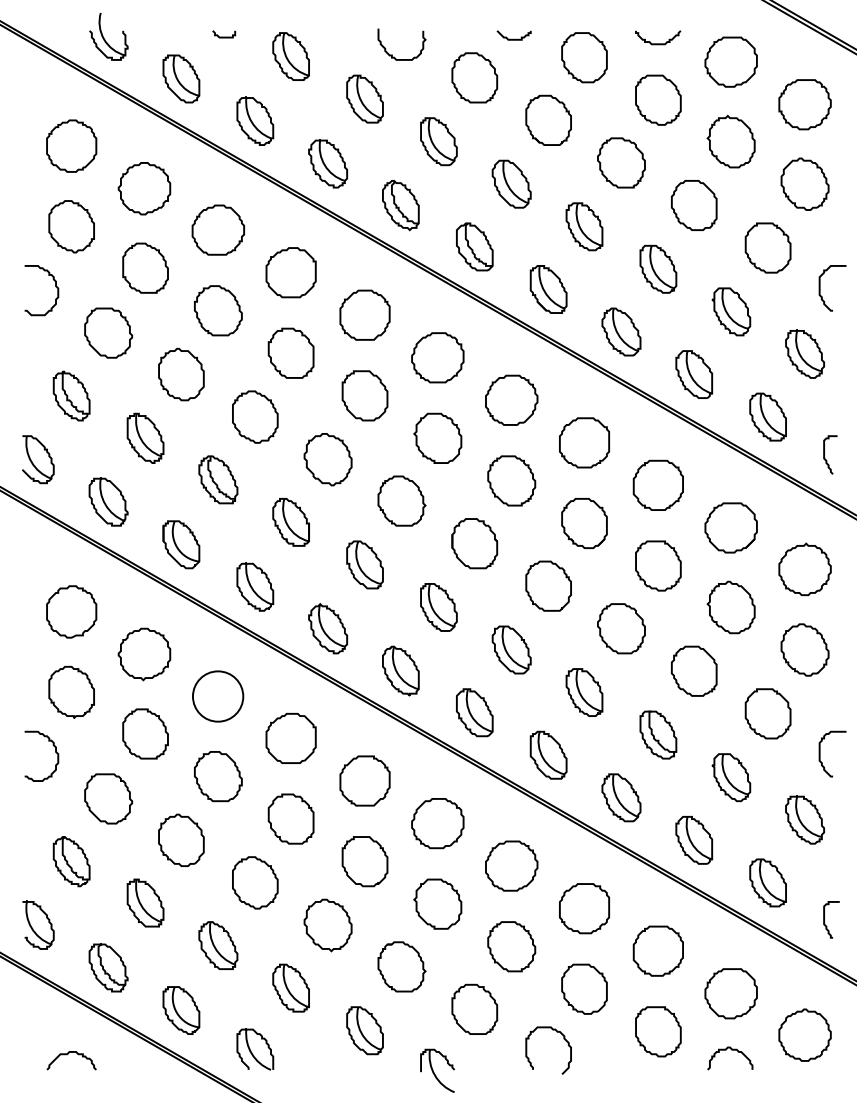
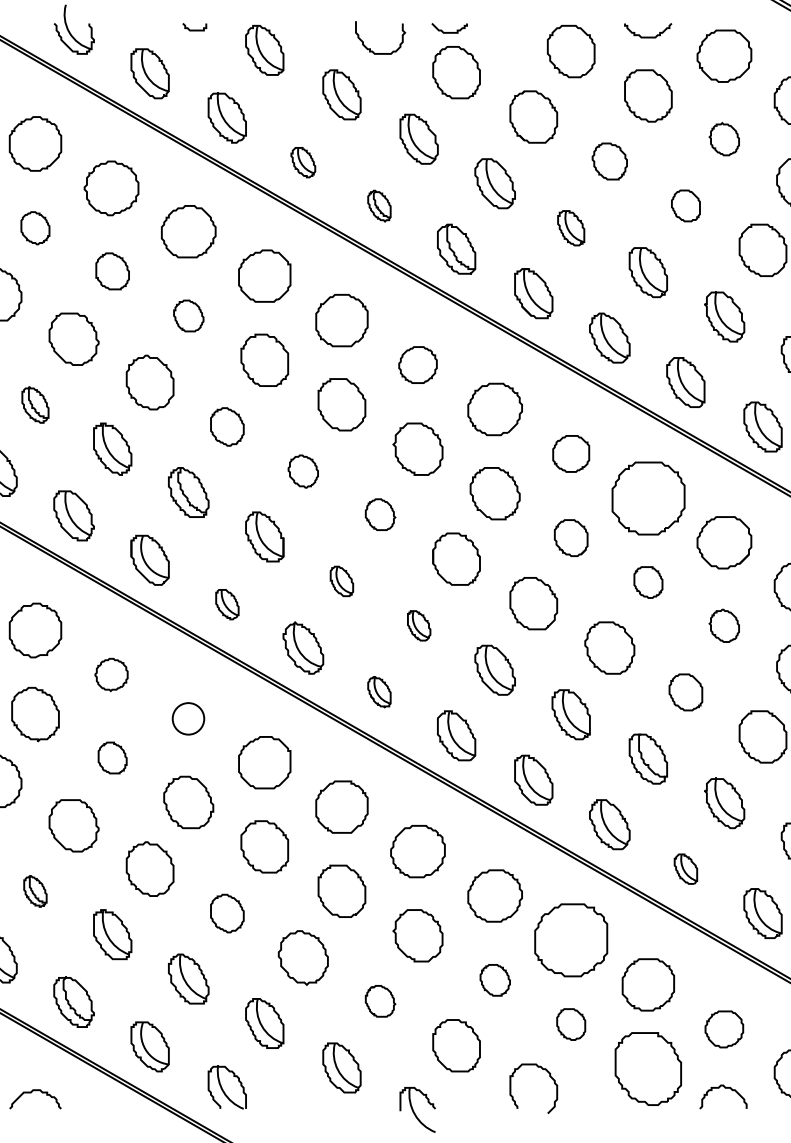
curve: (513, 38) -> (448, 31), moved
part: (730, 141) -> (723, 139), size x0.6
part: (621, 162) -> (609, 161), size x0.7
part: (327, 163) -> (302, 162), size x0.6
part: (400, 205) -> (378, 205), size x0.6
part: (694, 205) -> (686, 205), size x0.6
part: (71, 226) -> (35, 227), size x0.6
part: (584, 226) -> (571, 227), size x0.7
part: (145, 267) -> (112, 270), size x0.7
part: (218, 310) -> (188, 315), size x0.6
part: (437, 357) -> (417, 364), size x0.7
part: (71, 395) -> (35, 404), size x0.7
part: (255, 416) -> (227, 426), size x0.7
part: (584, 442) -> (571, 453), size x0.7
part: (327, 459) -> (302, 471), size x0.6
part: (657, 484) -> (647, 497), size x1.4
part: (401, 500) -> (380, 514), size x0.6
part: (584, 523) -> (571, 538), size x0.7
part: (364, 564) -> (341, 580), size x0.6
part: (658, 565) -> (648, 581), size x0.6
part: (255, 586) -> (227, 603), size x0.6
part: (438, 607) -> (418, 625), size x0.6
part: (730, 607) -> (723, 625), size x0.6
part: (144, 654) -> (111, 674), size x0.6
part: (400, 670) -> (378, 691), size x0.6
part: (694, 670) -> (686, 691), size x0.7
circle: (217, 696) -> (187, 718), size x0.6
part: (145, 733) -> (112, 757), size x0.6
part: (694, 840) -> (686, 869), size x0.6
part: (71, 861) -> (35, 891), size x0.6
part: (255, 882) -> (227, 913), size x0.7
part: (584, 908) -> (571, 940), size x1.4
part: (511, 946) -> (494, 979), size x0.6
part: (401, 966) -> (380, 1000), size x0.6
part: (584, 988) -> (571, 1023), size x0.6
part: (730, 993) -> (723, 1029), size x0.7
part: (658, 1031) -> (648, 1068), size x1.4

